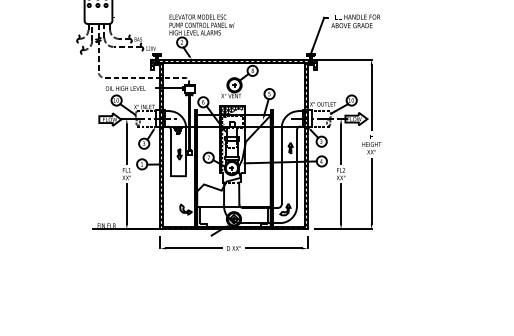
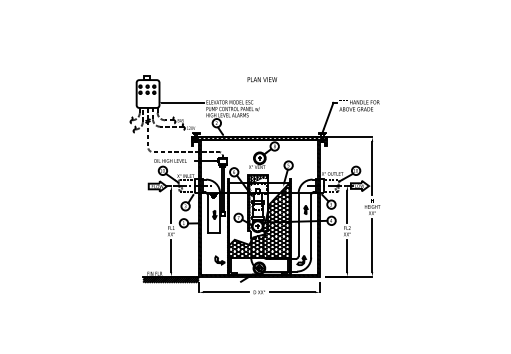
line: (140, 17) -> (182, 102), added
hatch: (234, 160) -> (259, 220), added
hatch: (125, 232) -> (170, 279), added

